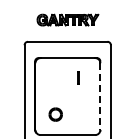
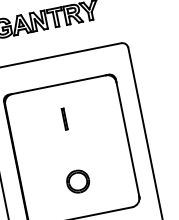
line: (78, 77) -> (64, 118), moved
line: (100, 97) -> (128, 141), dashed -> solid
part: (55, 114) -> (77, 181), moved

